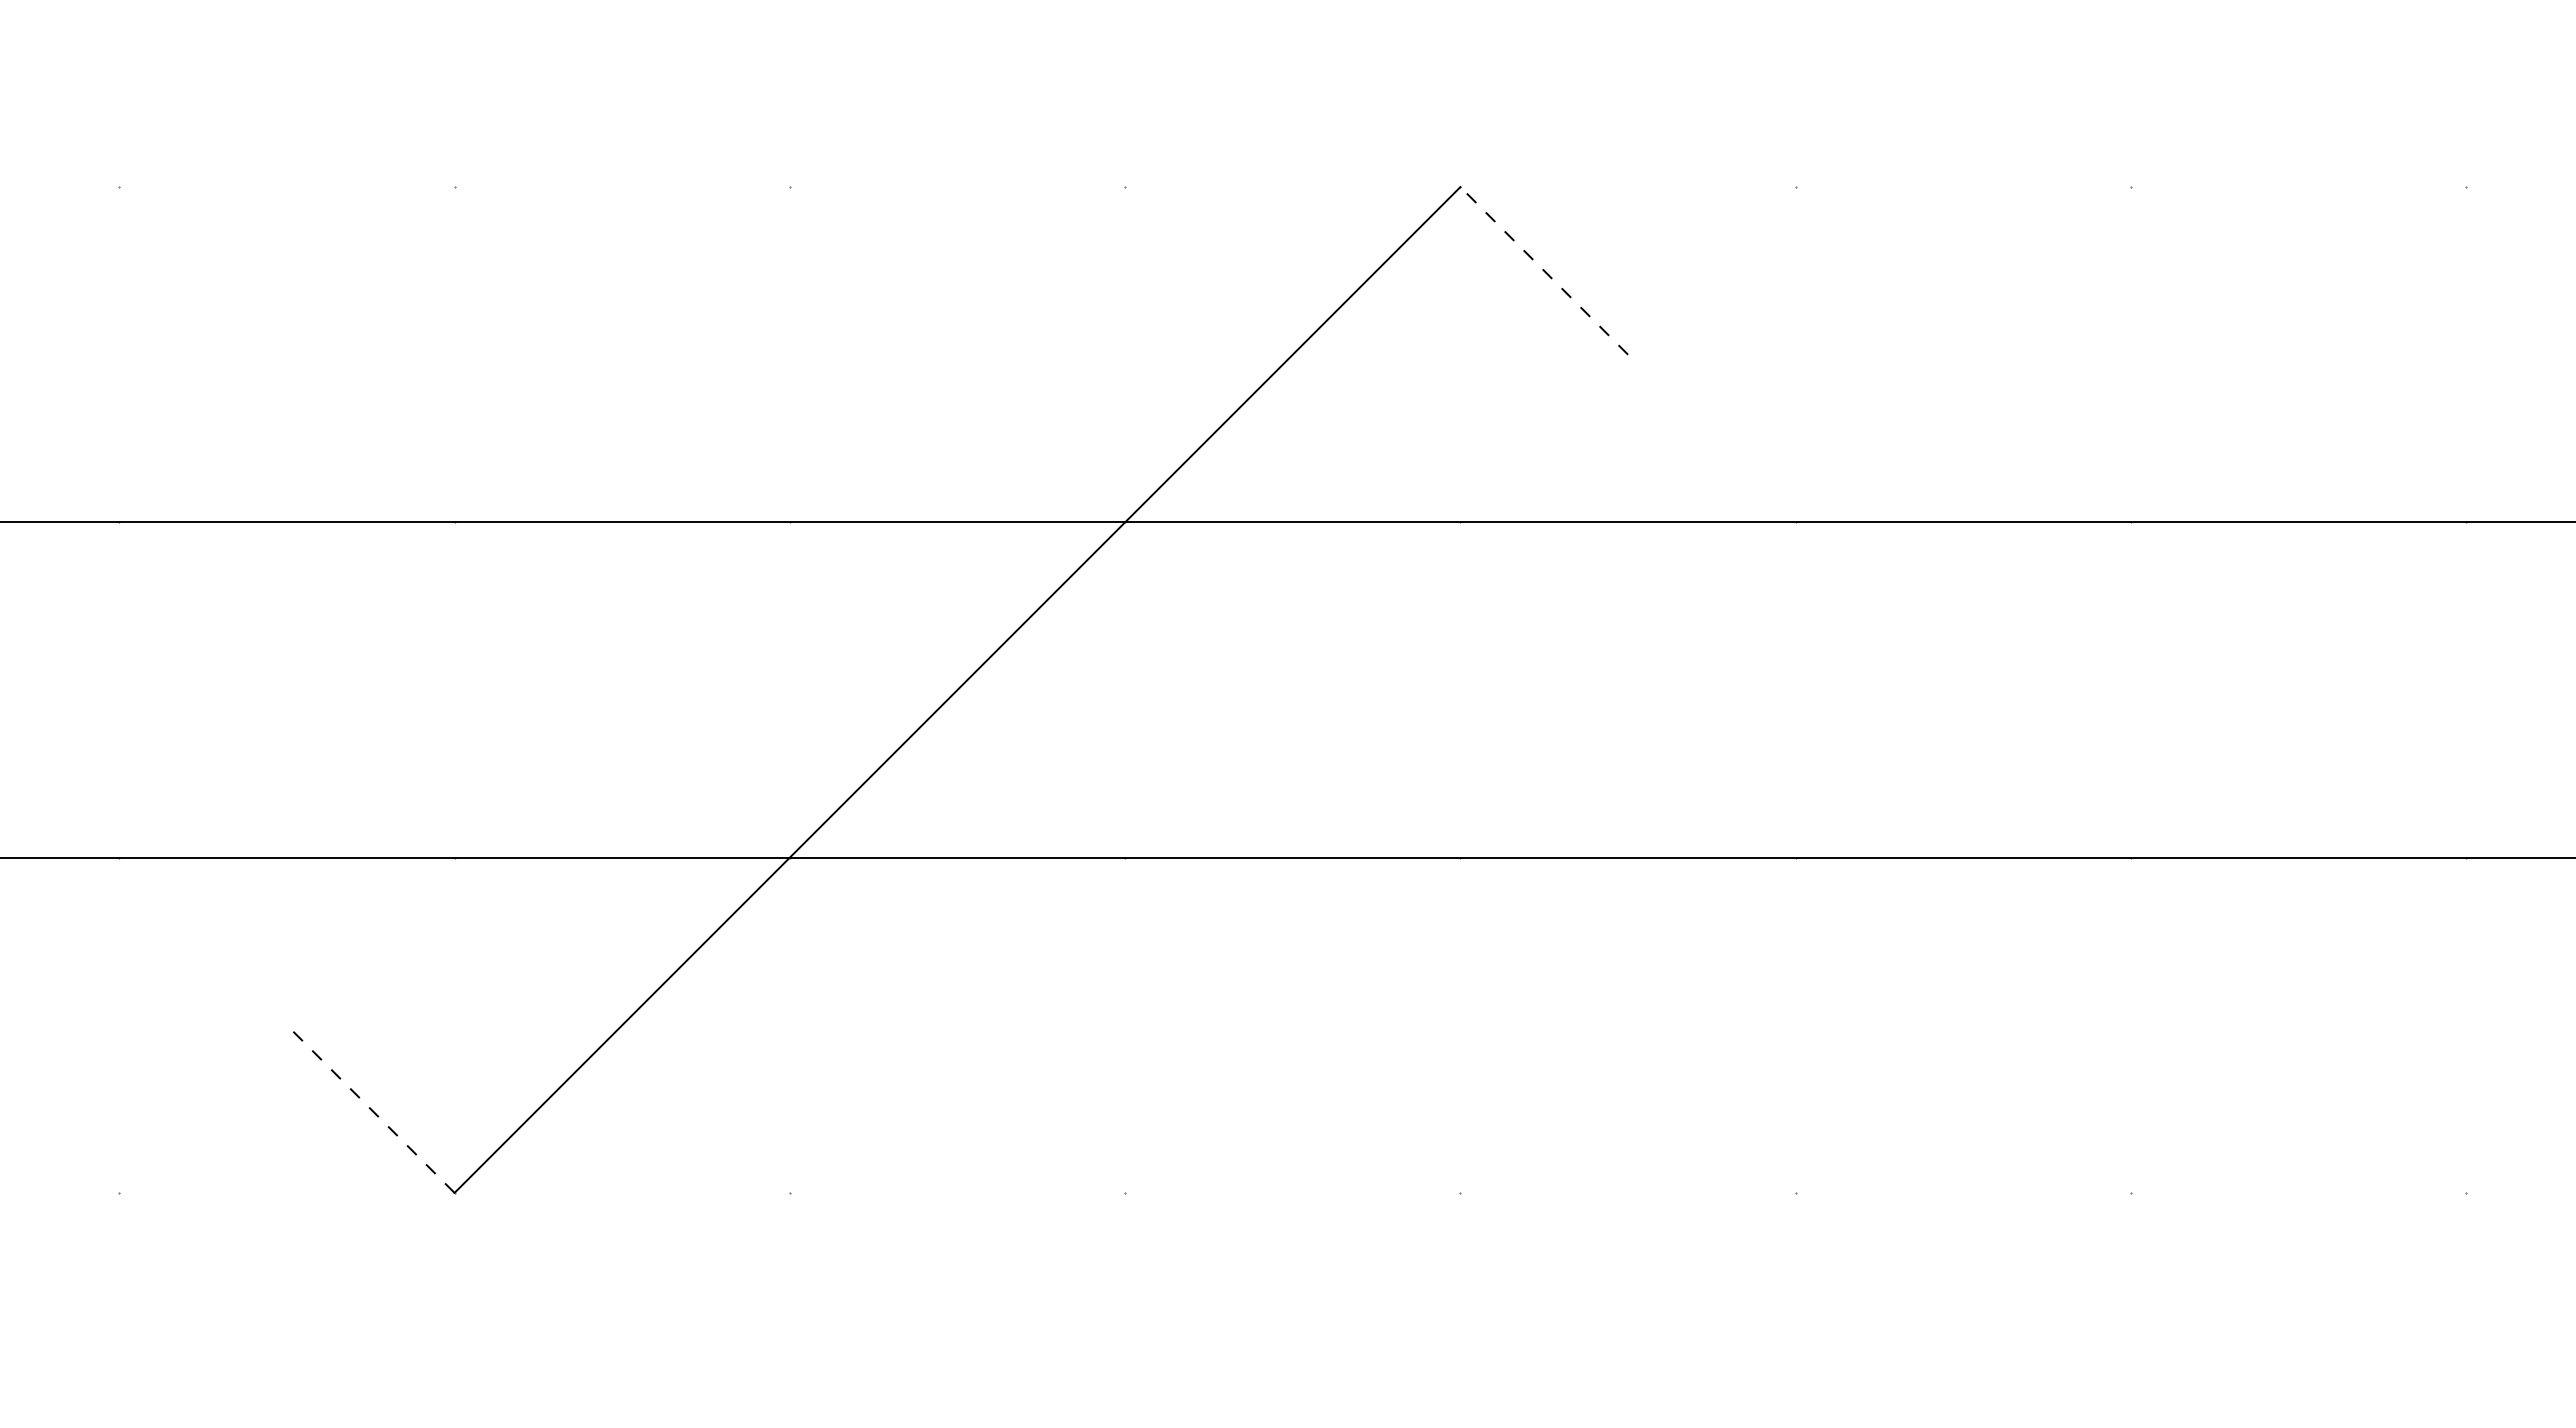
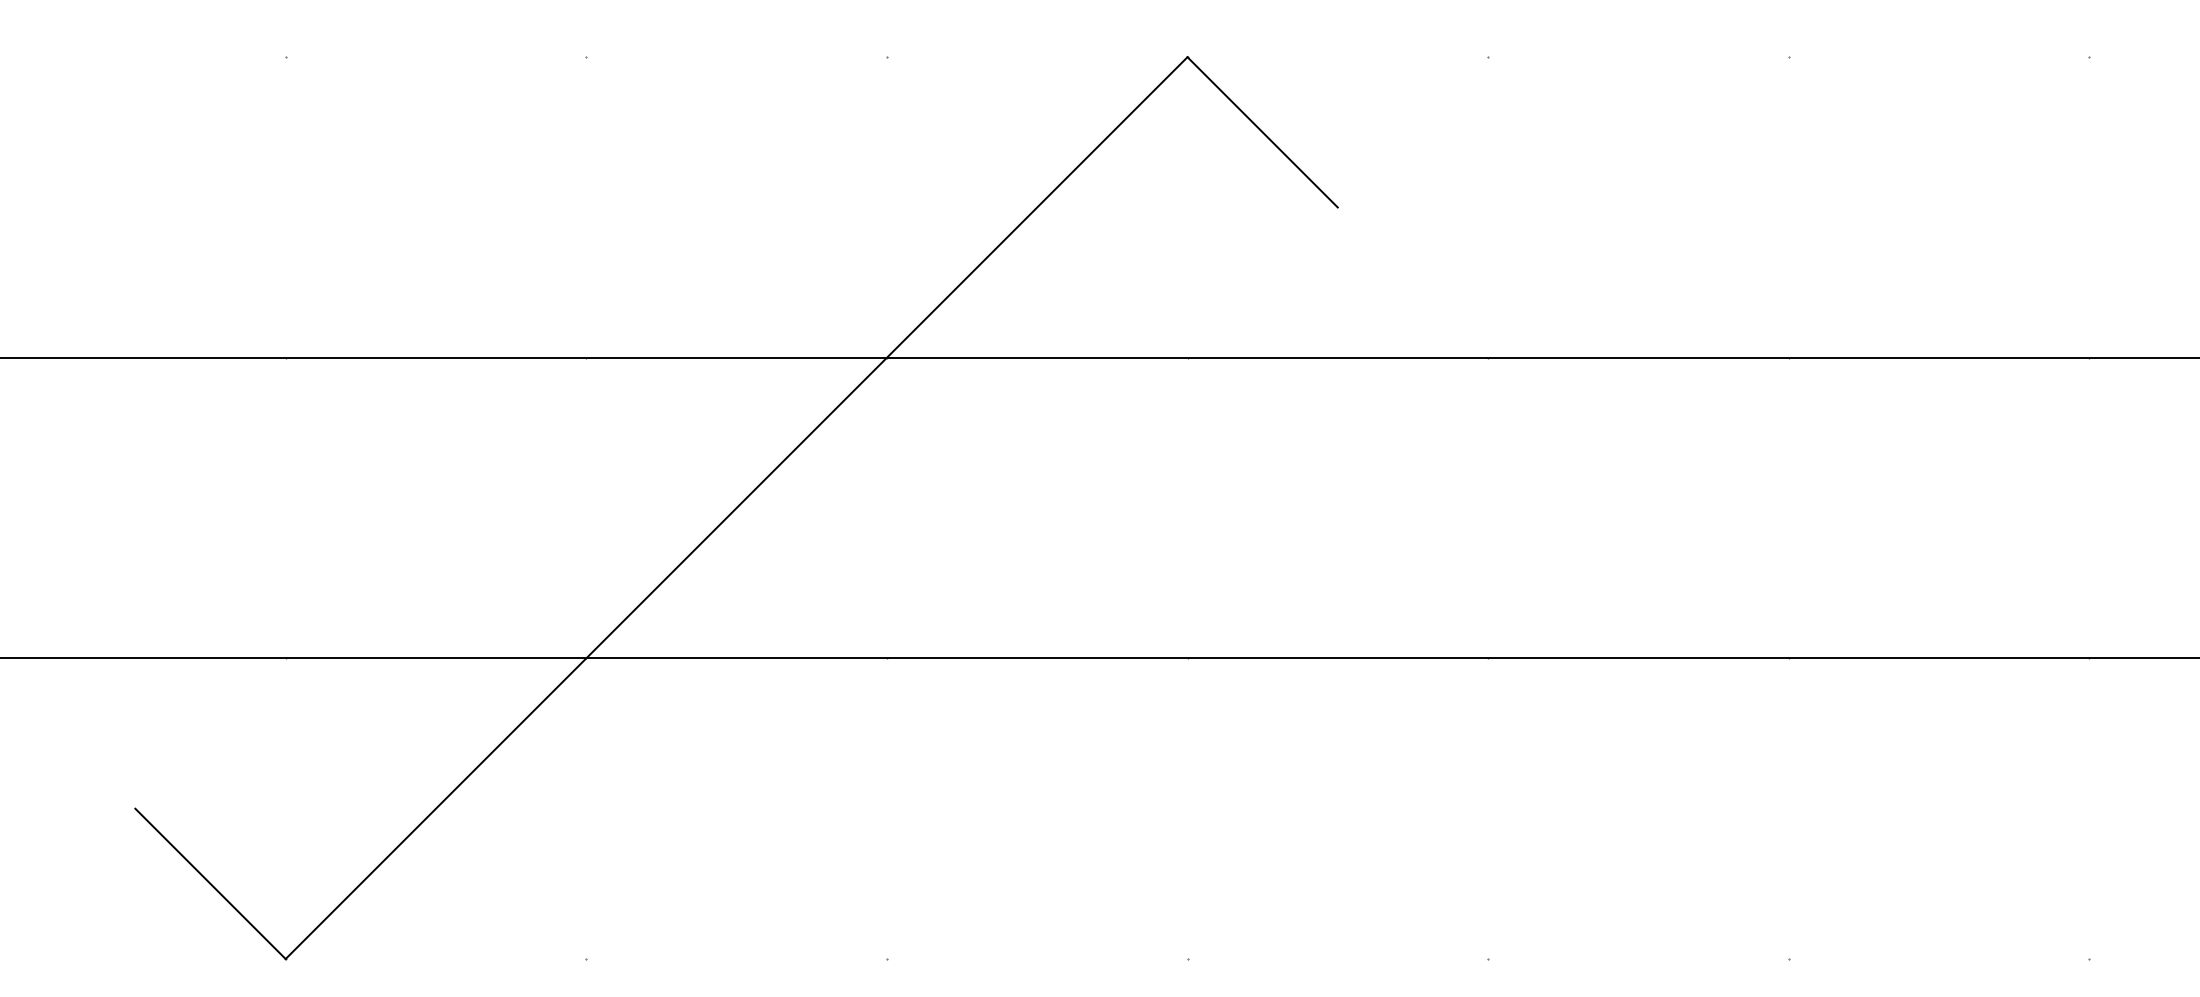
line: (1544, 270) -> (1262, 131), dashed -> solid
line: (370, 1109) -> (210, 884), dashed -> solid

